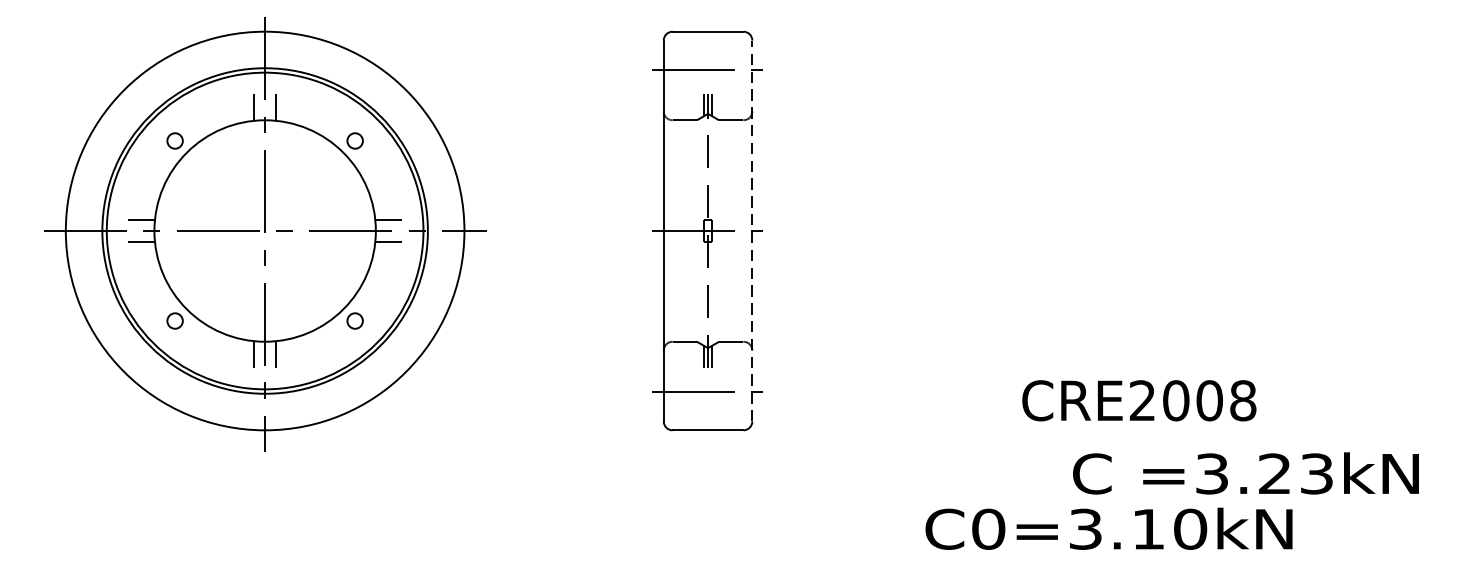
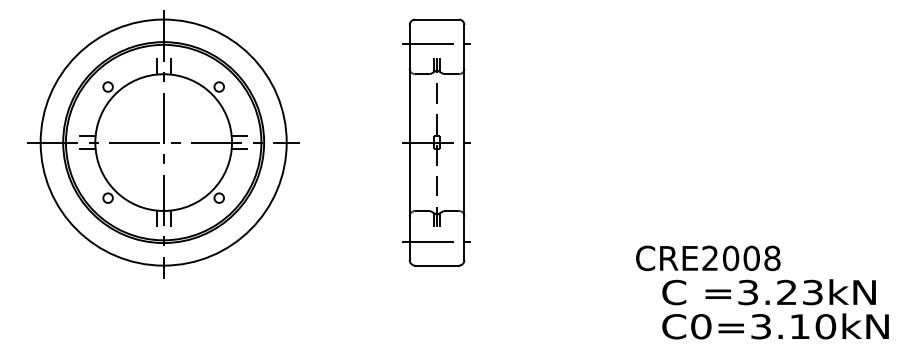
line: (752, 230) -> (464, 142), dashed -> solid
text: (1139, 400) -> (708, 258), moved
text: (1108, 528) -> (775, 326), moved

